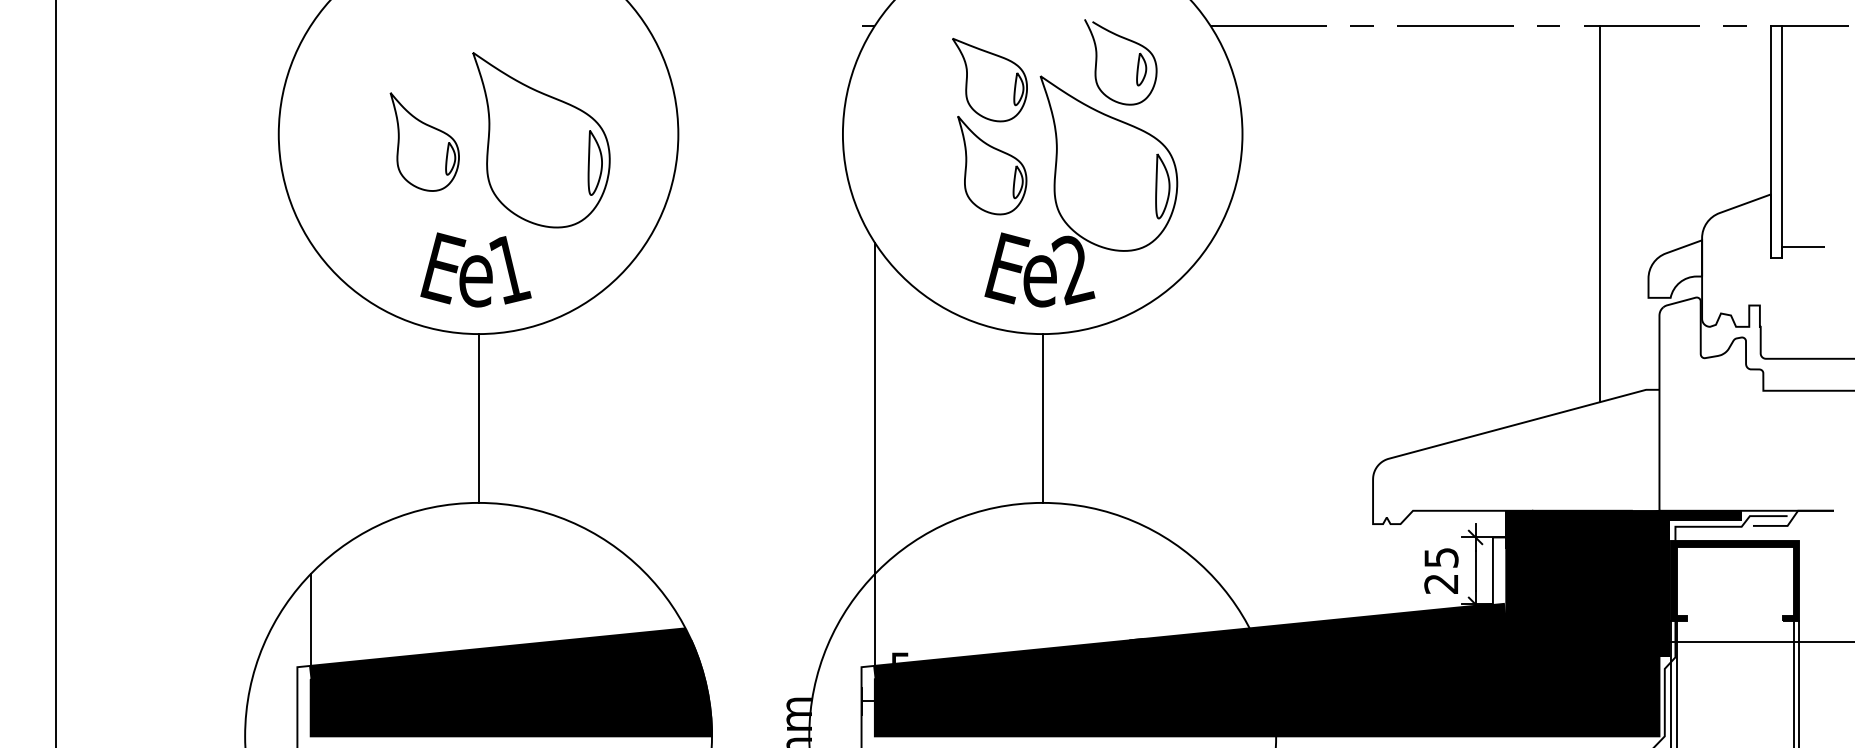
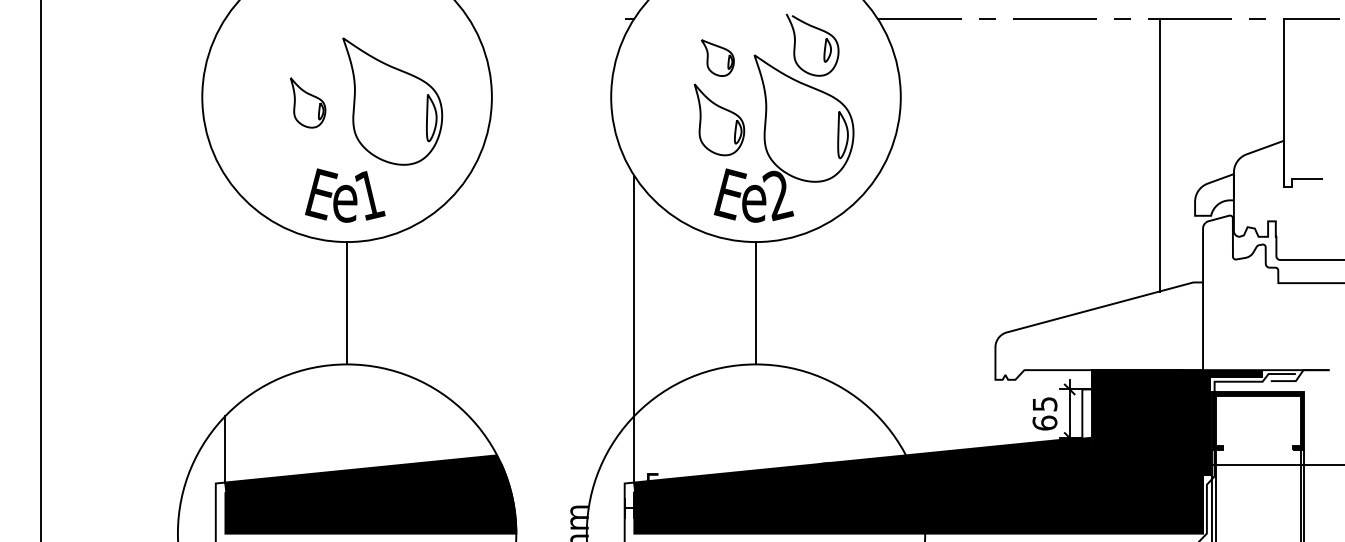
part: (989, 80) -> (717, 58), size x0.6
part: (424, 141) -> (307, 102), size x0.7
line: (1782, 141) -> (1292, 102), removed
text: (1441, 583) -> (1045, 422), 25 -> 65

